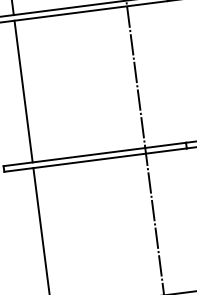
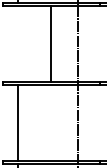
line: (24, 91) -> (51, 43), moved

